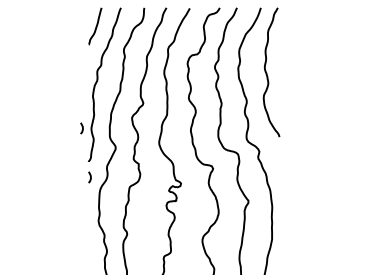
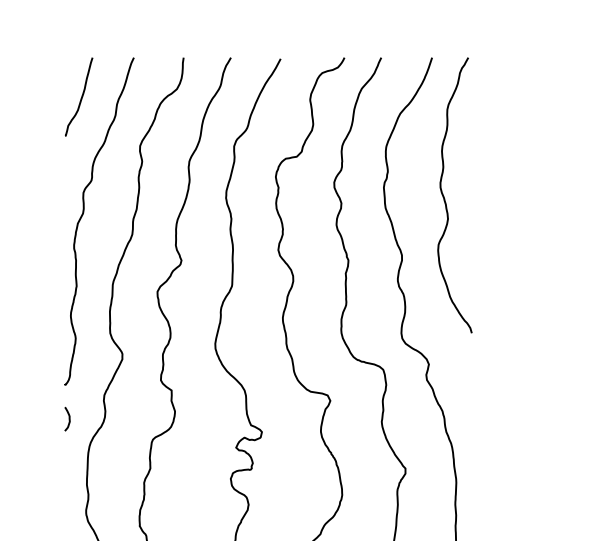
curve: (82, 128) -> (51, 314), removed

